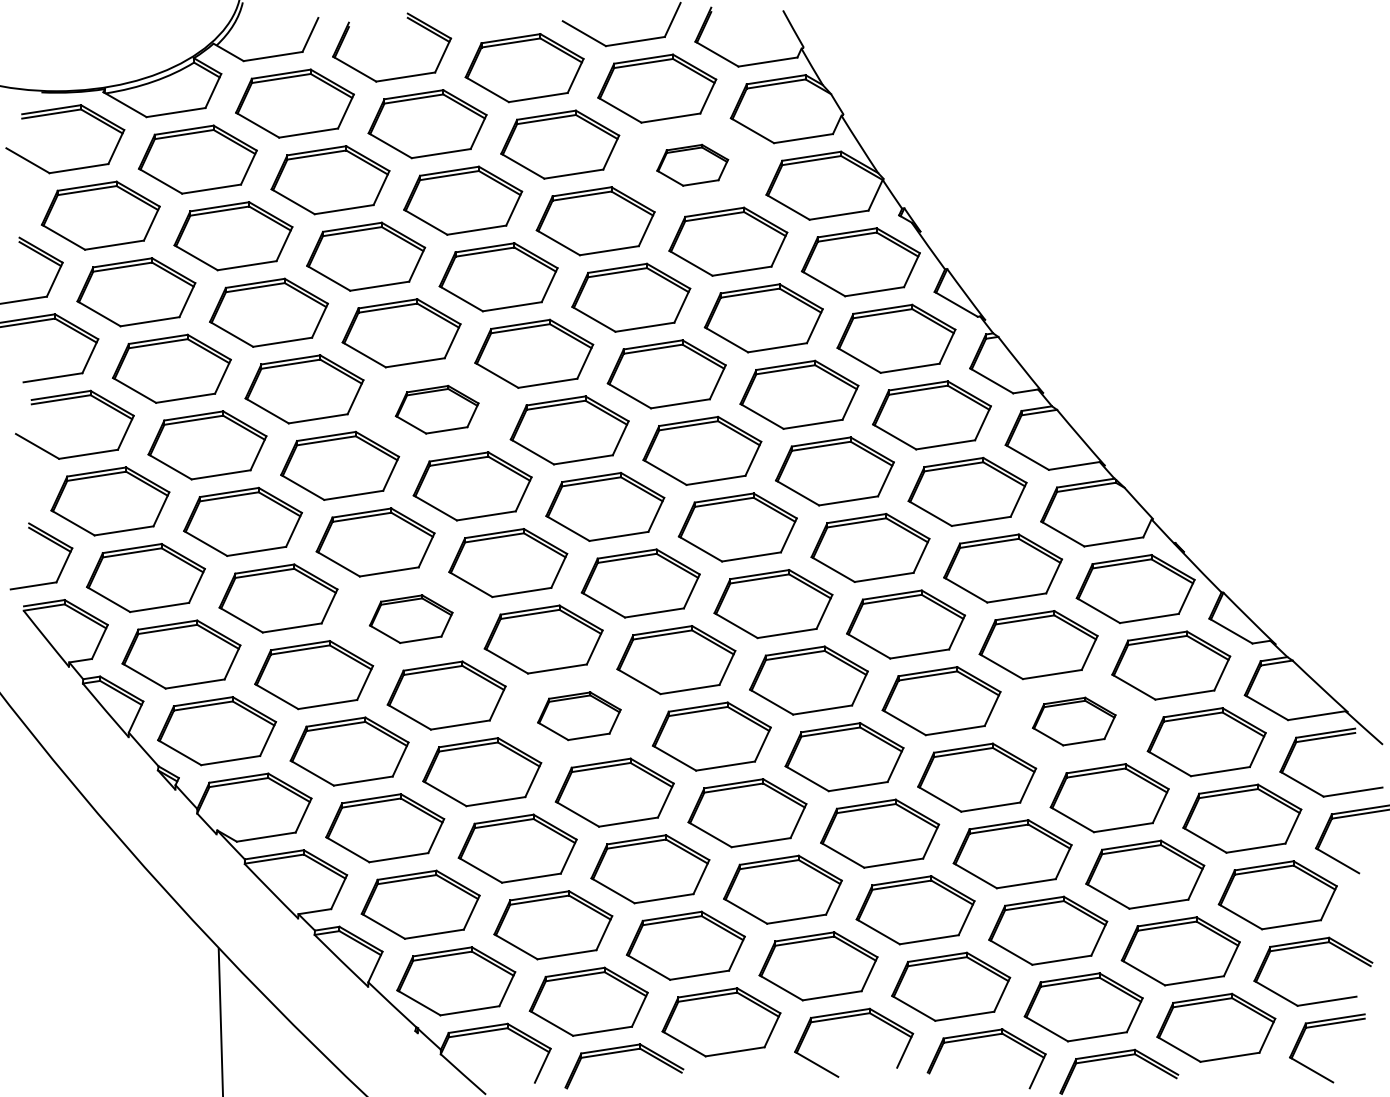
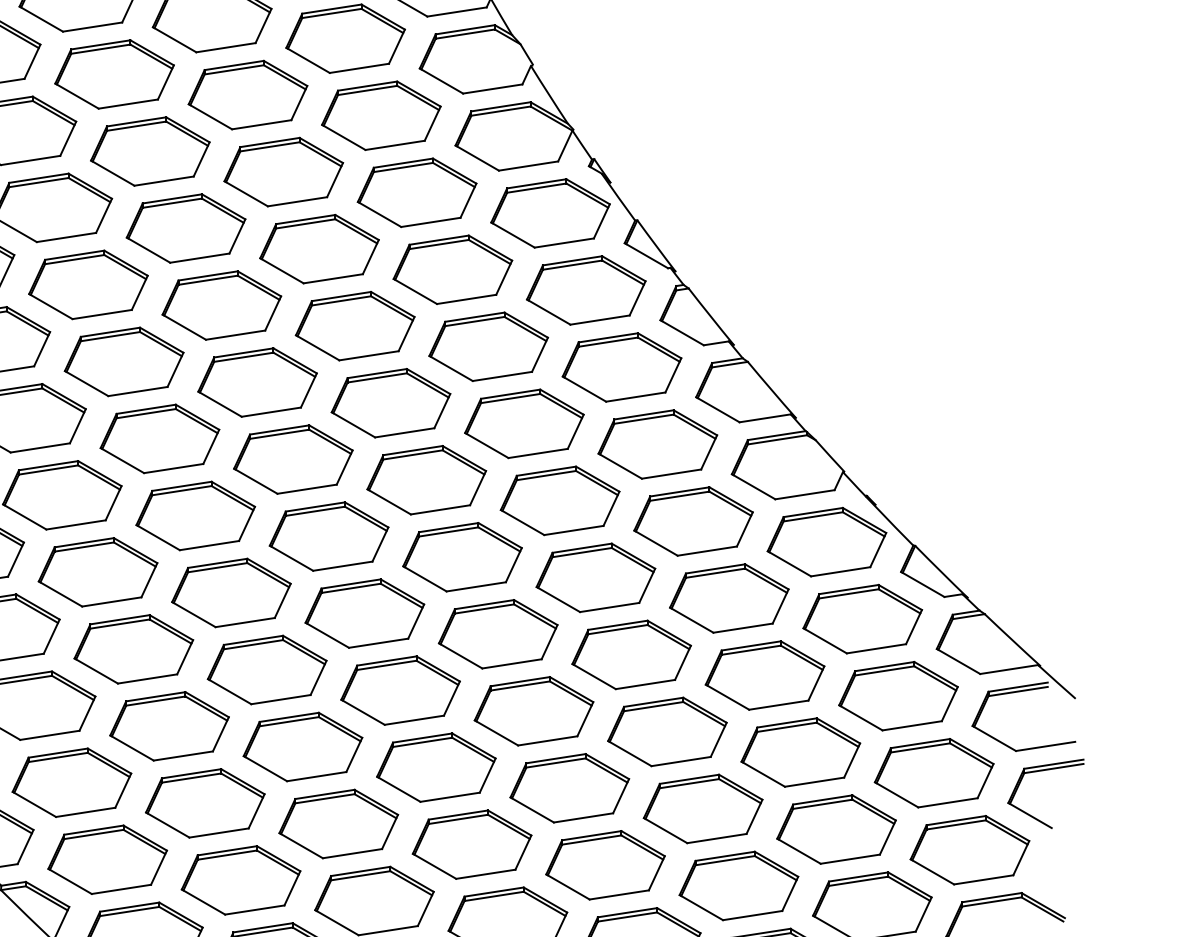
part: (692, 165) -> (381, 116), size x1.67
part: (437, 409) -> (124, 361), size x1.43
part: (411, 619) -> (98, 572), size x1.43
part: (579, 716) -> (267, 670), size x1.43
part: (1074, 721) -> (765, 675), size x1.43

